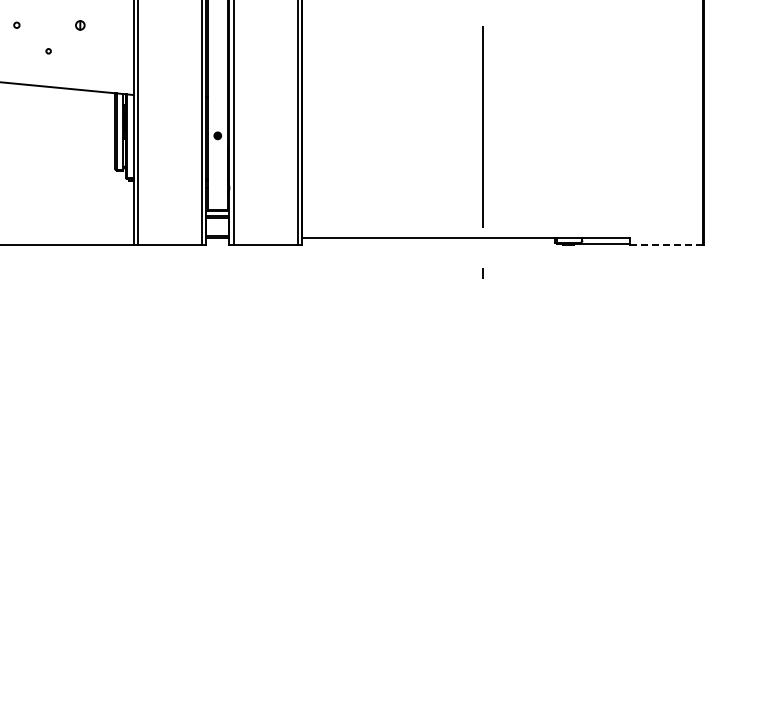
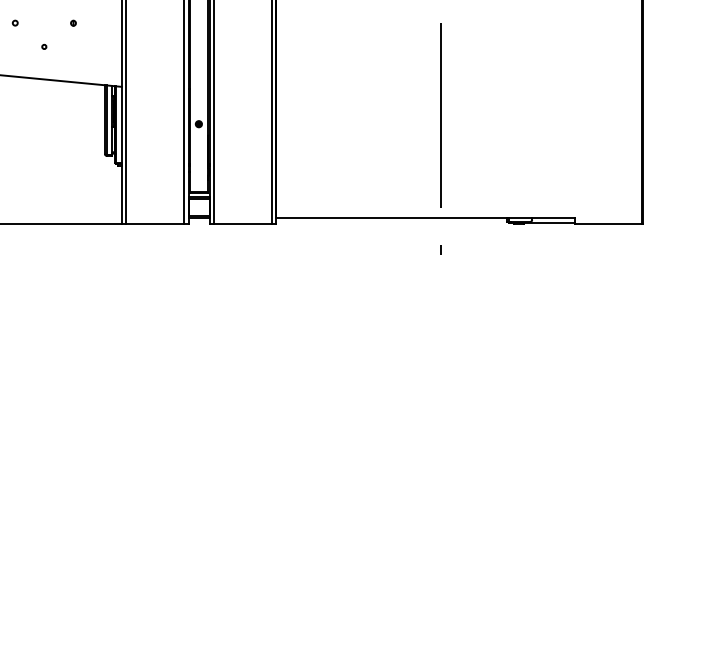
part: (80, 25) -> (73, 23), size x0.62
line: (666, 245) -> (608, 224), dashed -> solid

